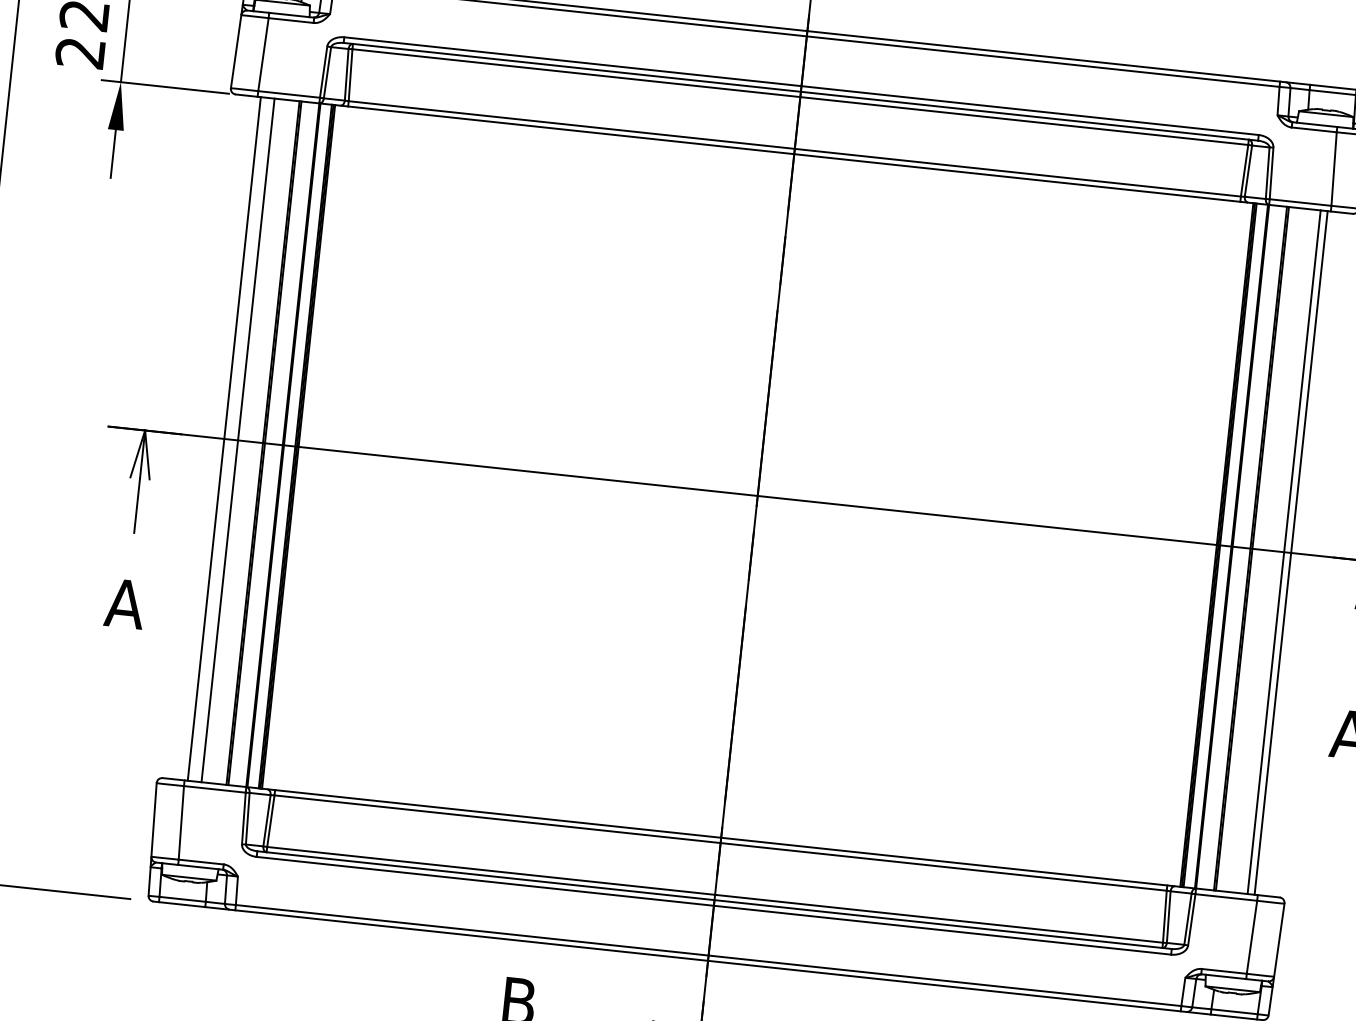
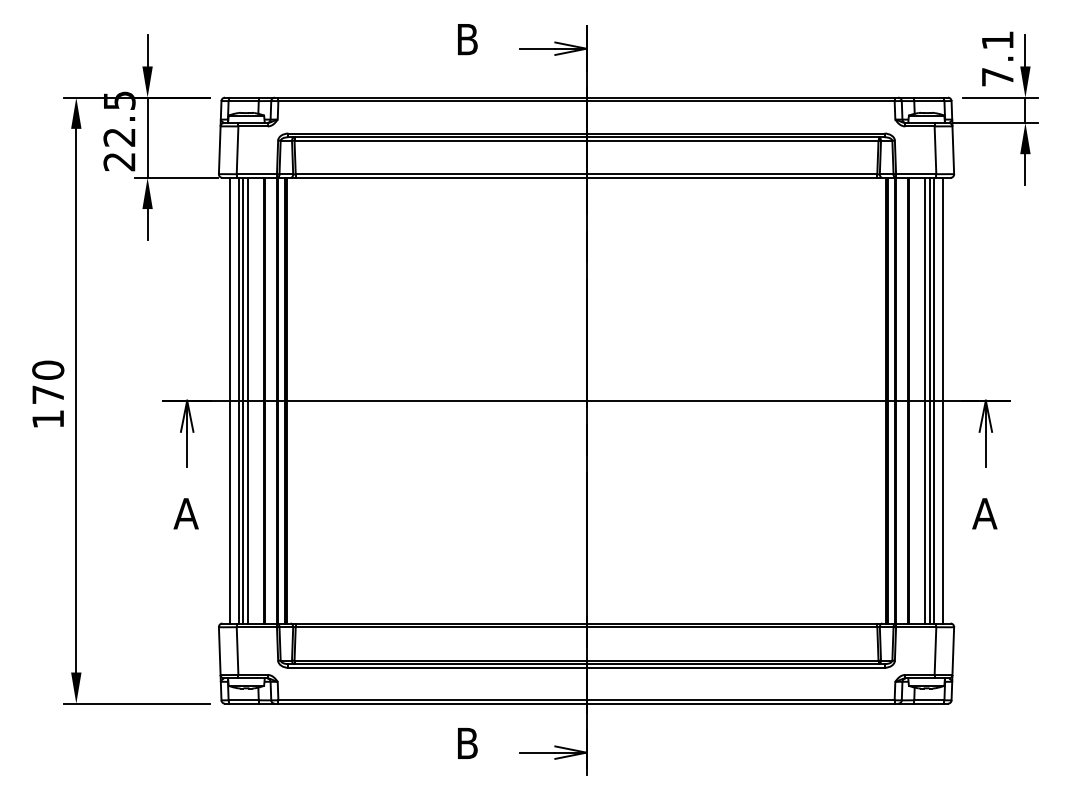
line: (211, 437) -> (230, 400), added
line: (231, 439) -> (243, 400), added
line: (1277, 551) -> (925, 400), added
line: (1305, 554) -> (943, 400), added

